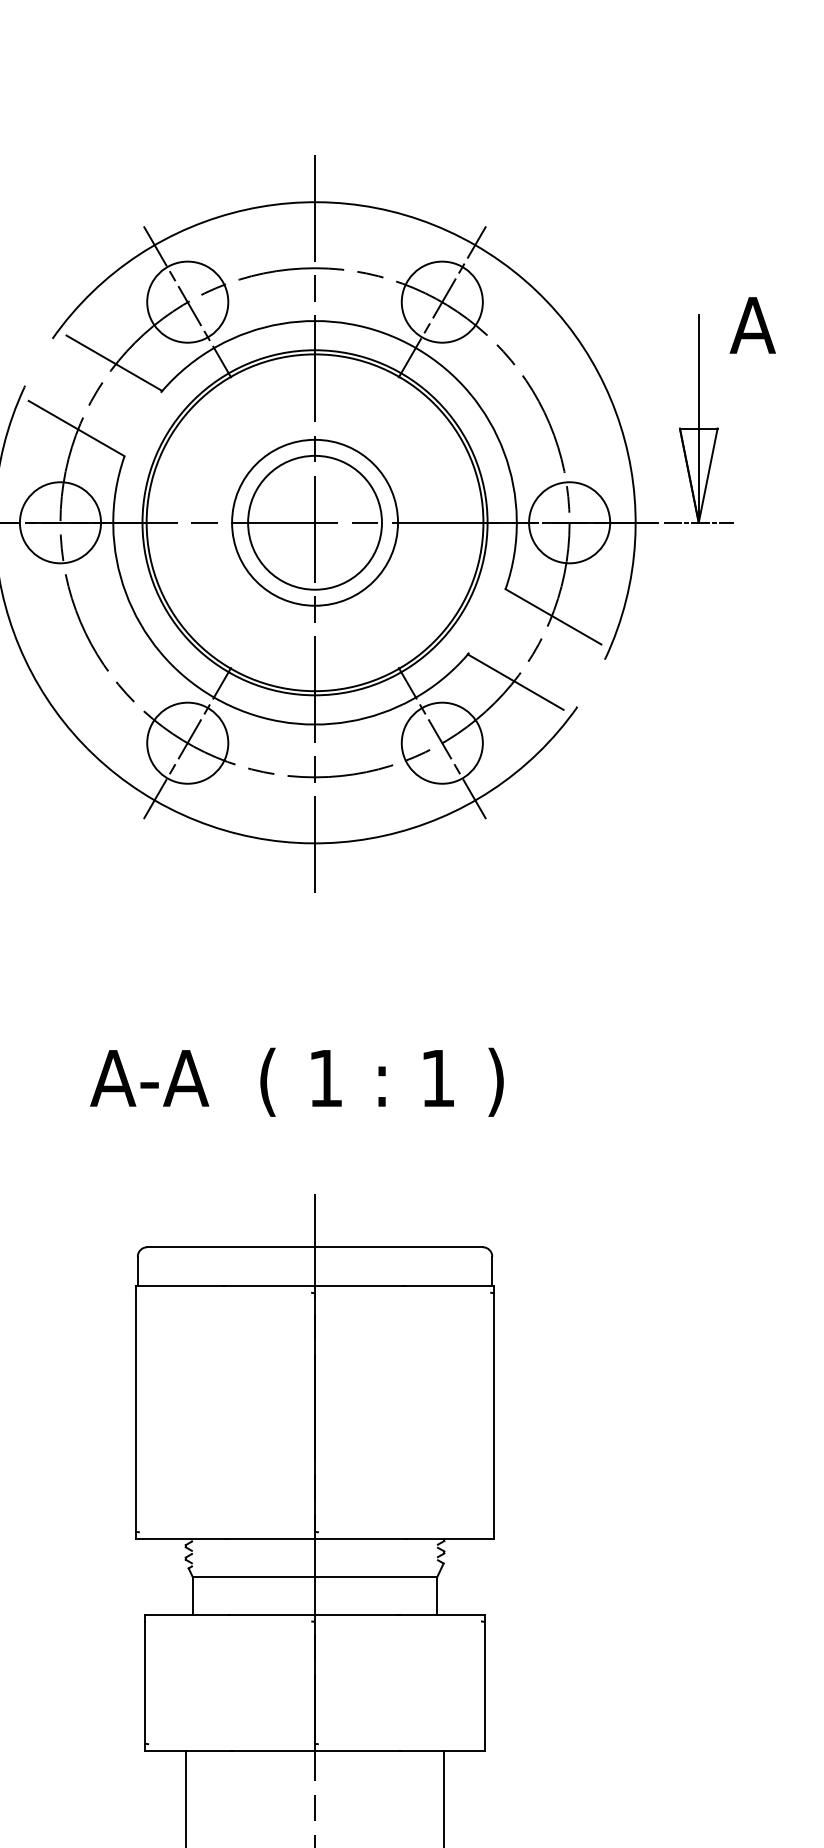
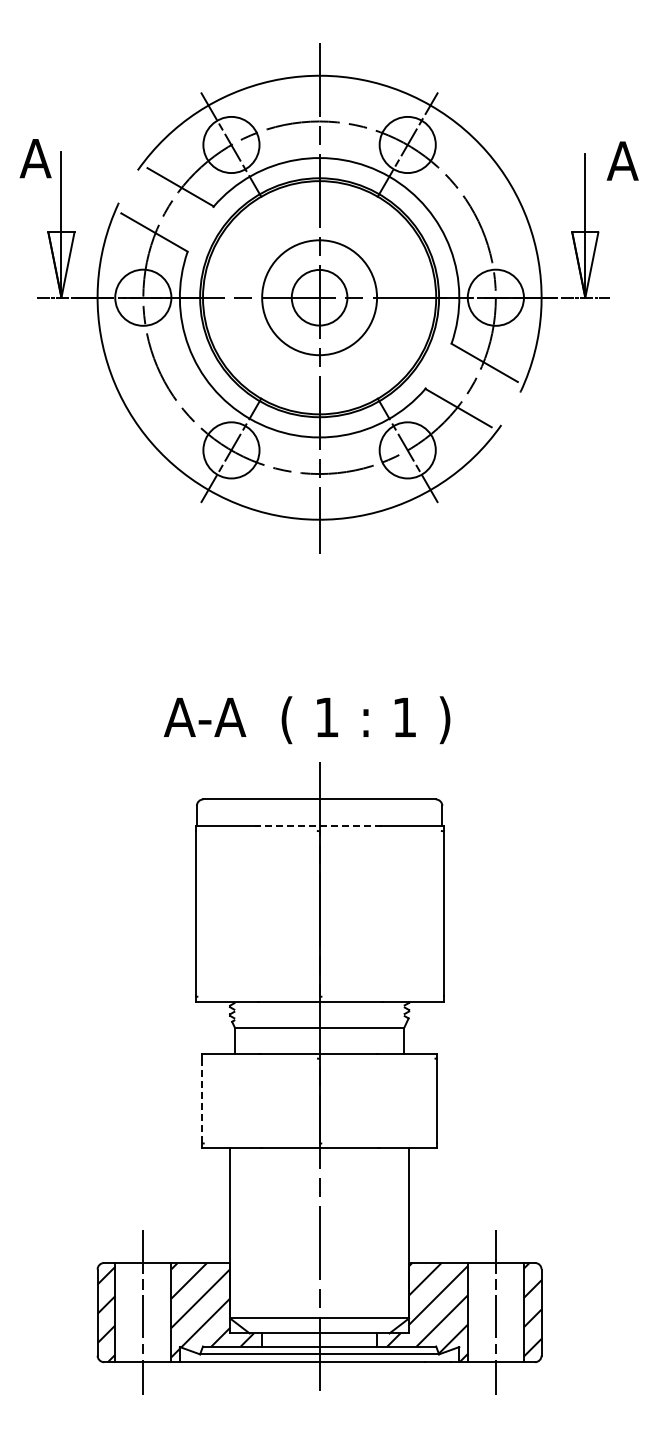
circle: (314, 522) -> (319, 297), size x0.6
text: (296, 1082) -> (306, 720), moved
line: (314, 1286) -> (319, 826), solid -> dashed
line: (145, 1683) -> (202, 1101), solid -> dashed

